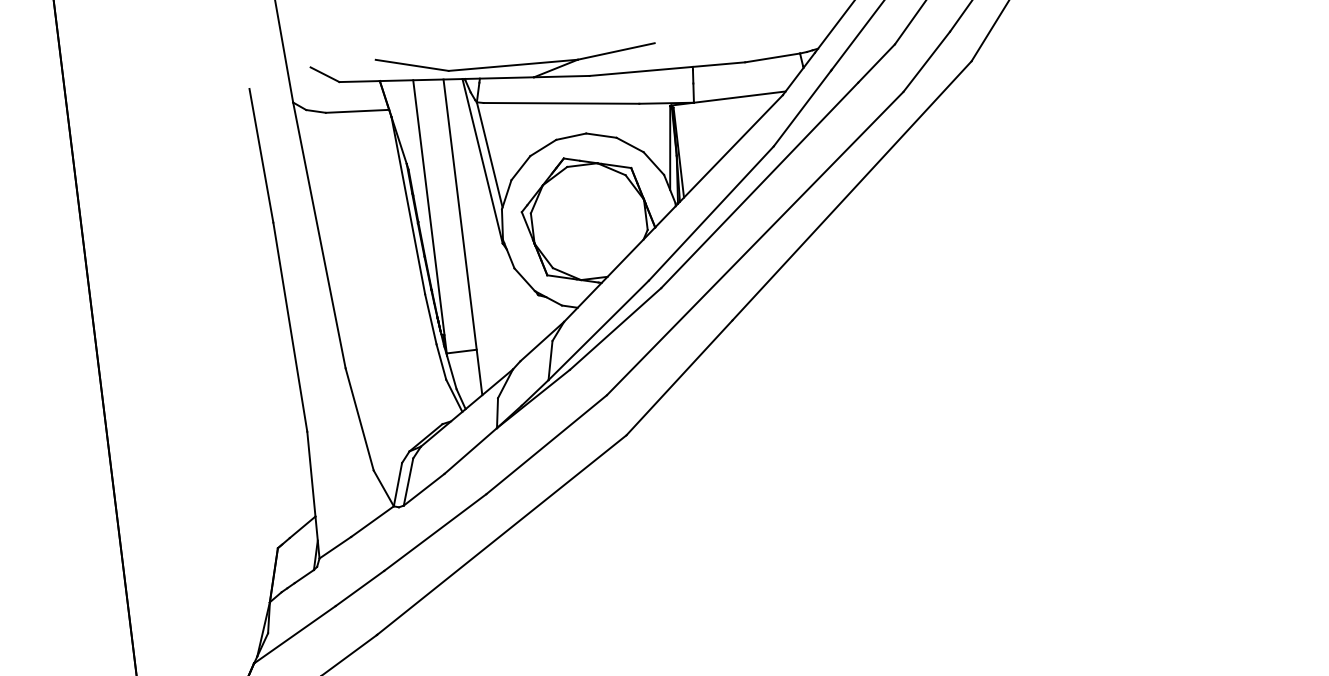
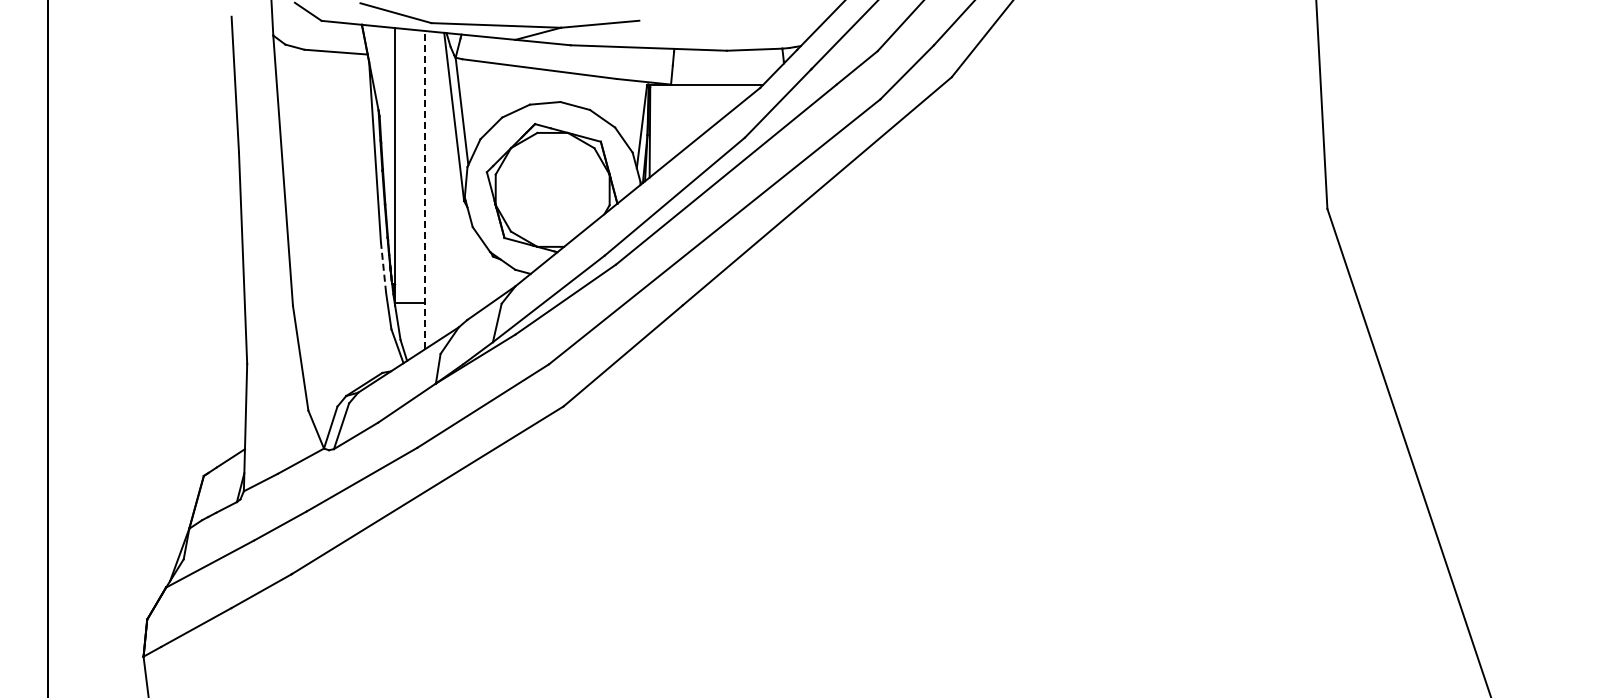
line: (463, 236) -> (425, 189), solid -> dashed
line: (430, 319) -> (383, 267), solid -> dashed

